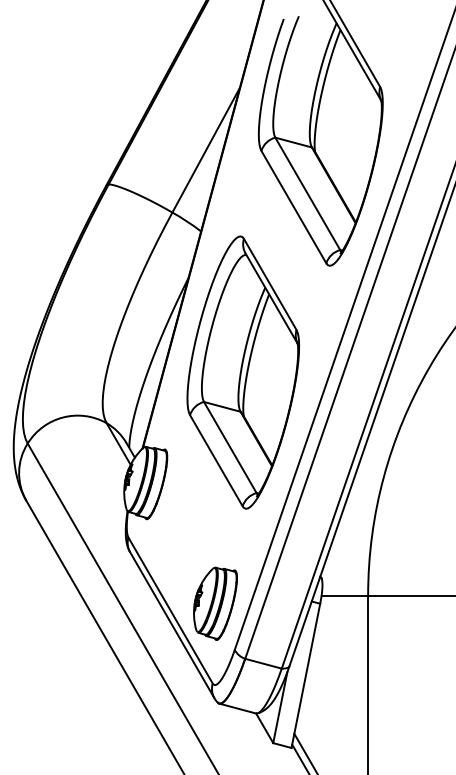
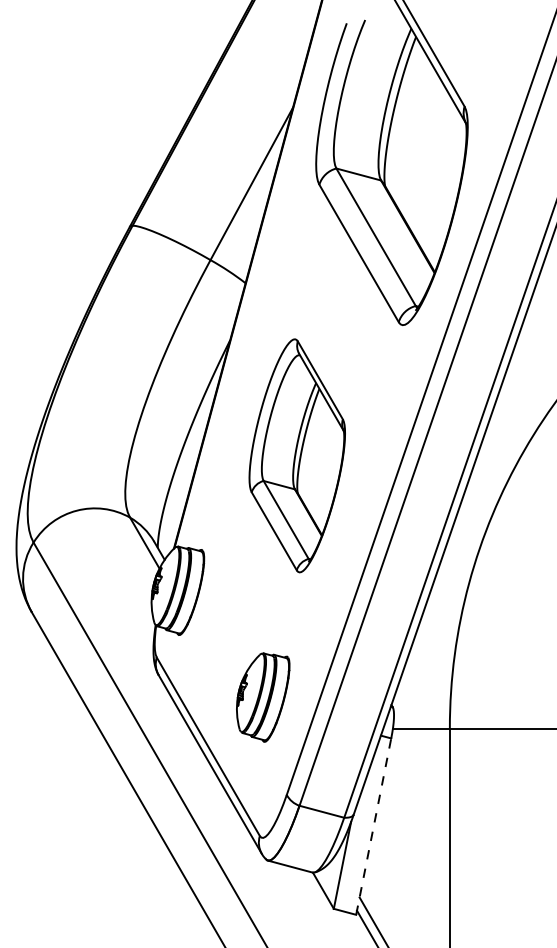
part: (243, 372) -> (297, 455), size x0.7
part: (215, 603) -> (263, 697), moved
line: (305, 675) -> (373, 826), solid -> dashed

